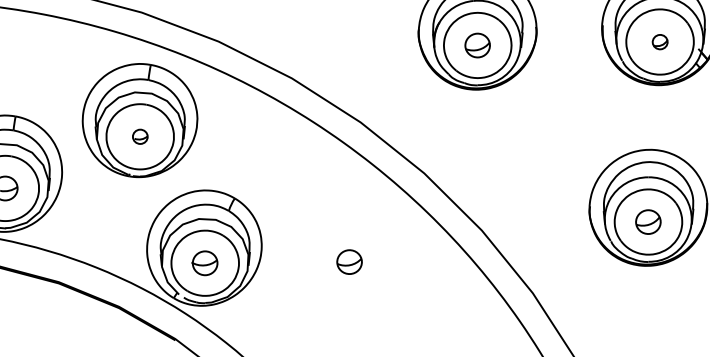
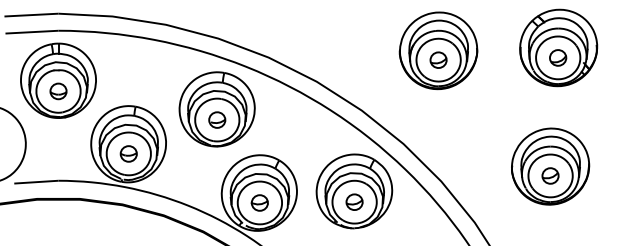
part: (660, 41) -> (558, 57), size x1.67
part: (140, 135) -> (217, 119), size x1.67
part: (349, 245) -> (354, 191), added

